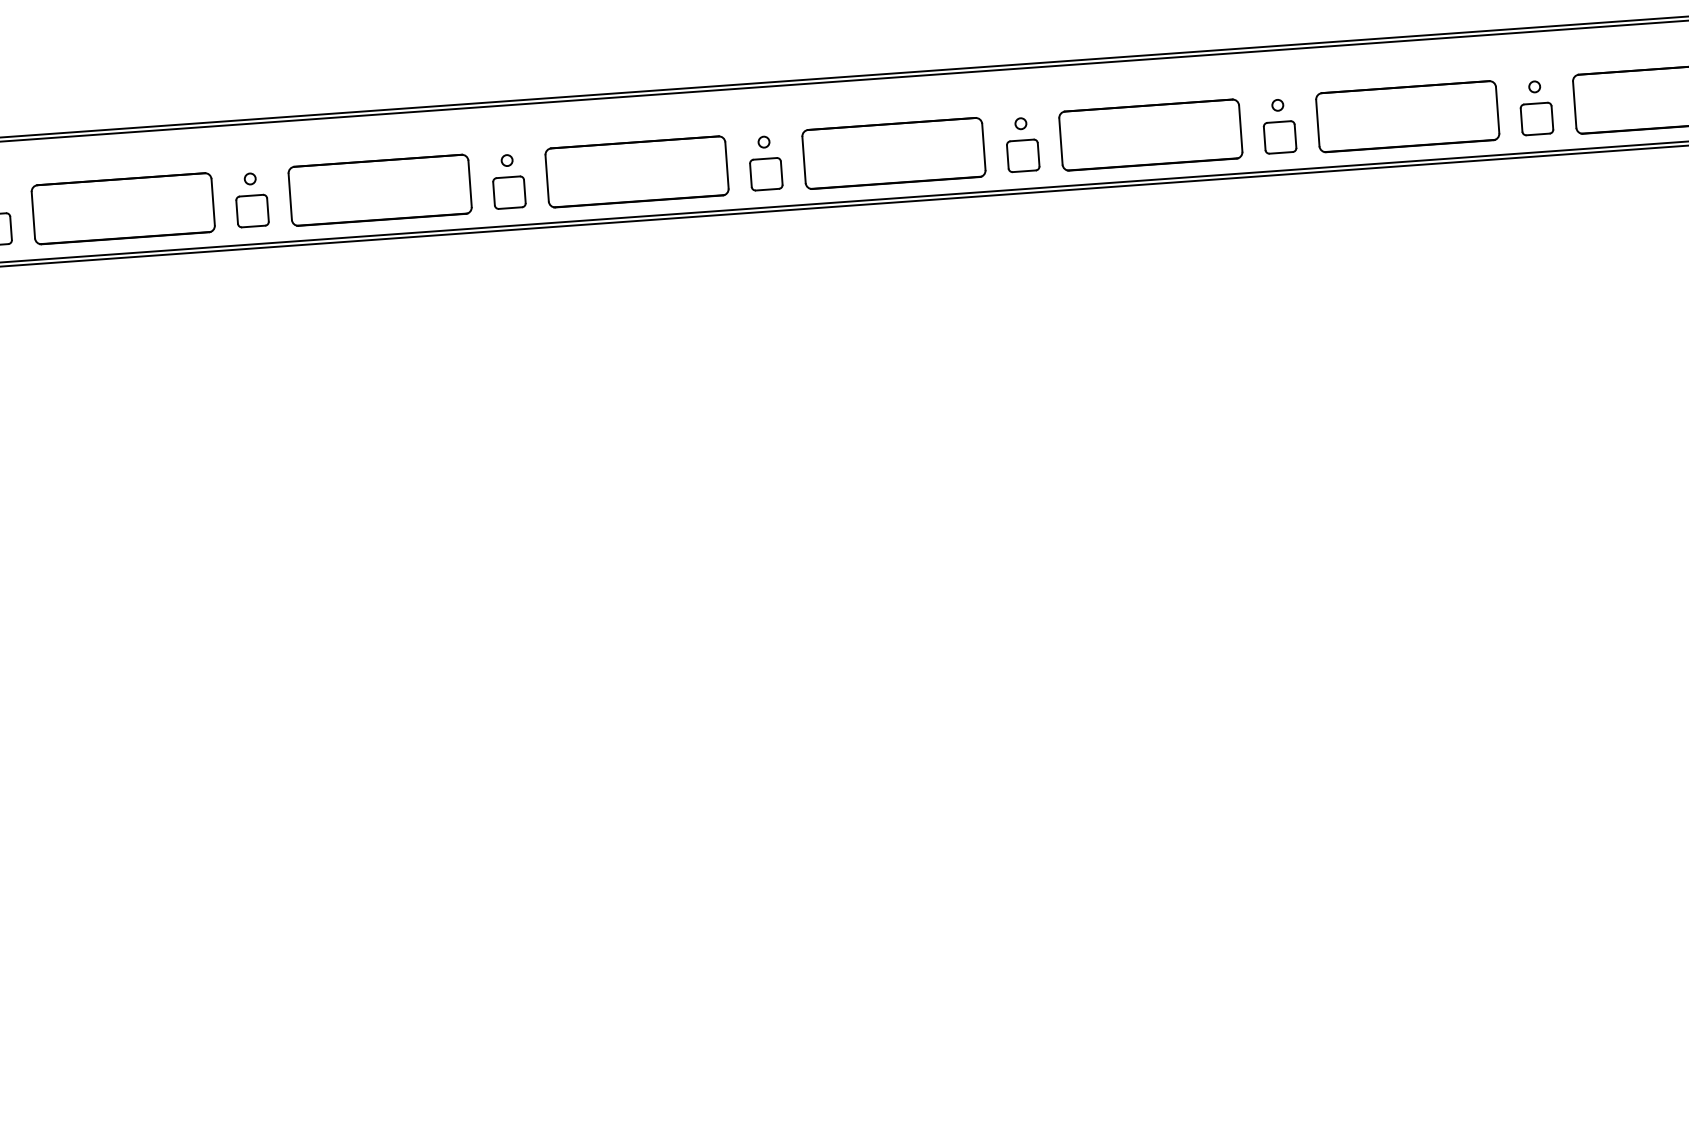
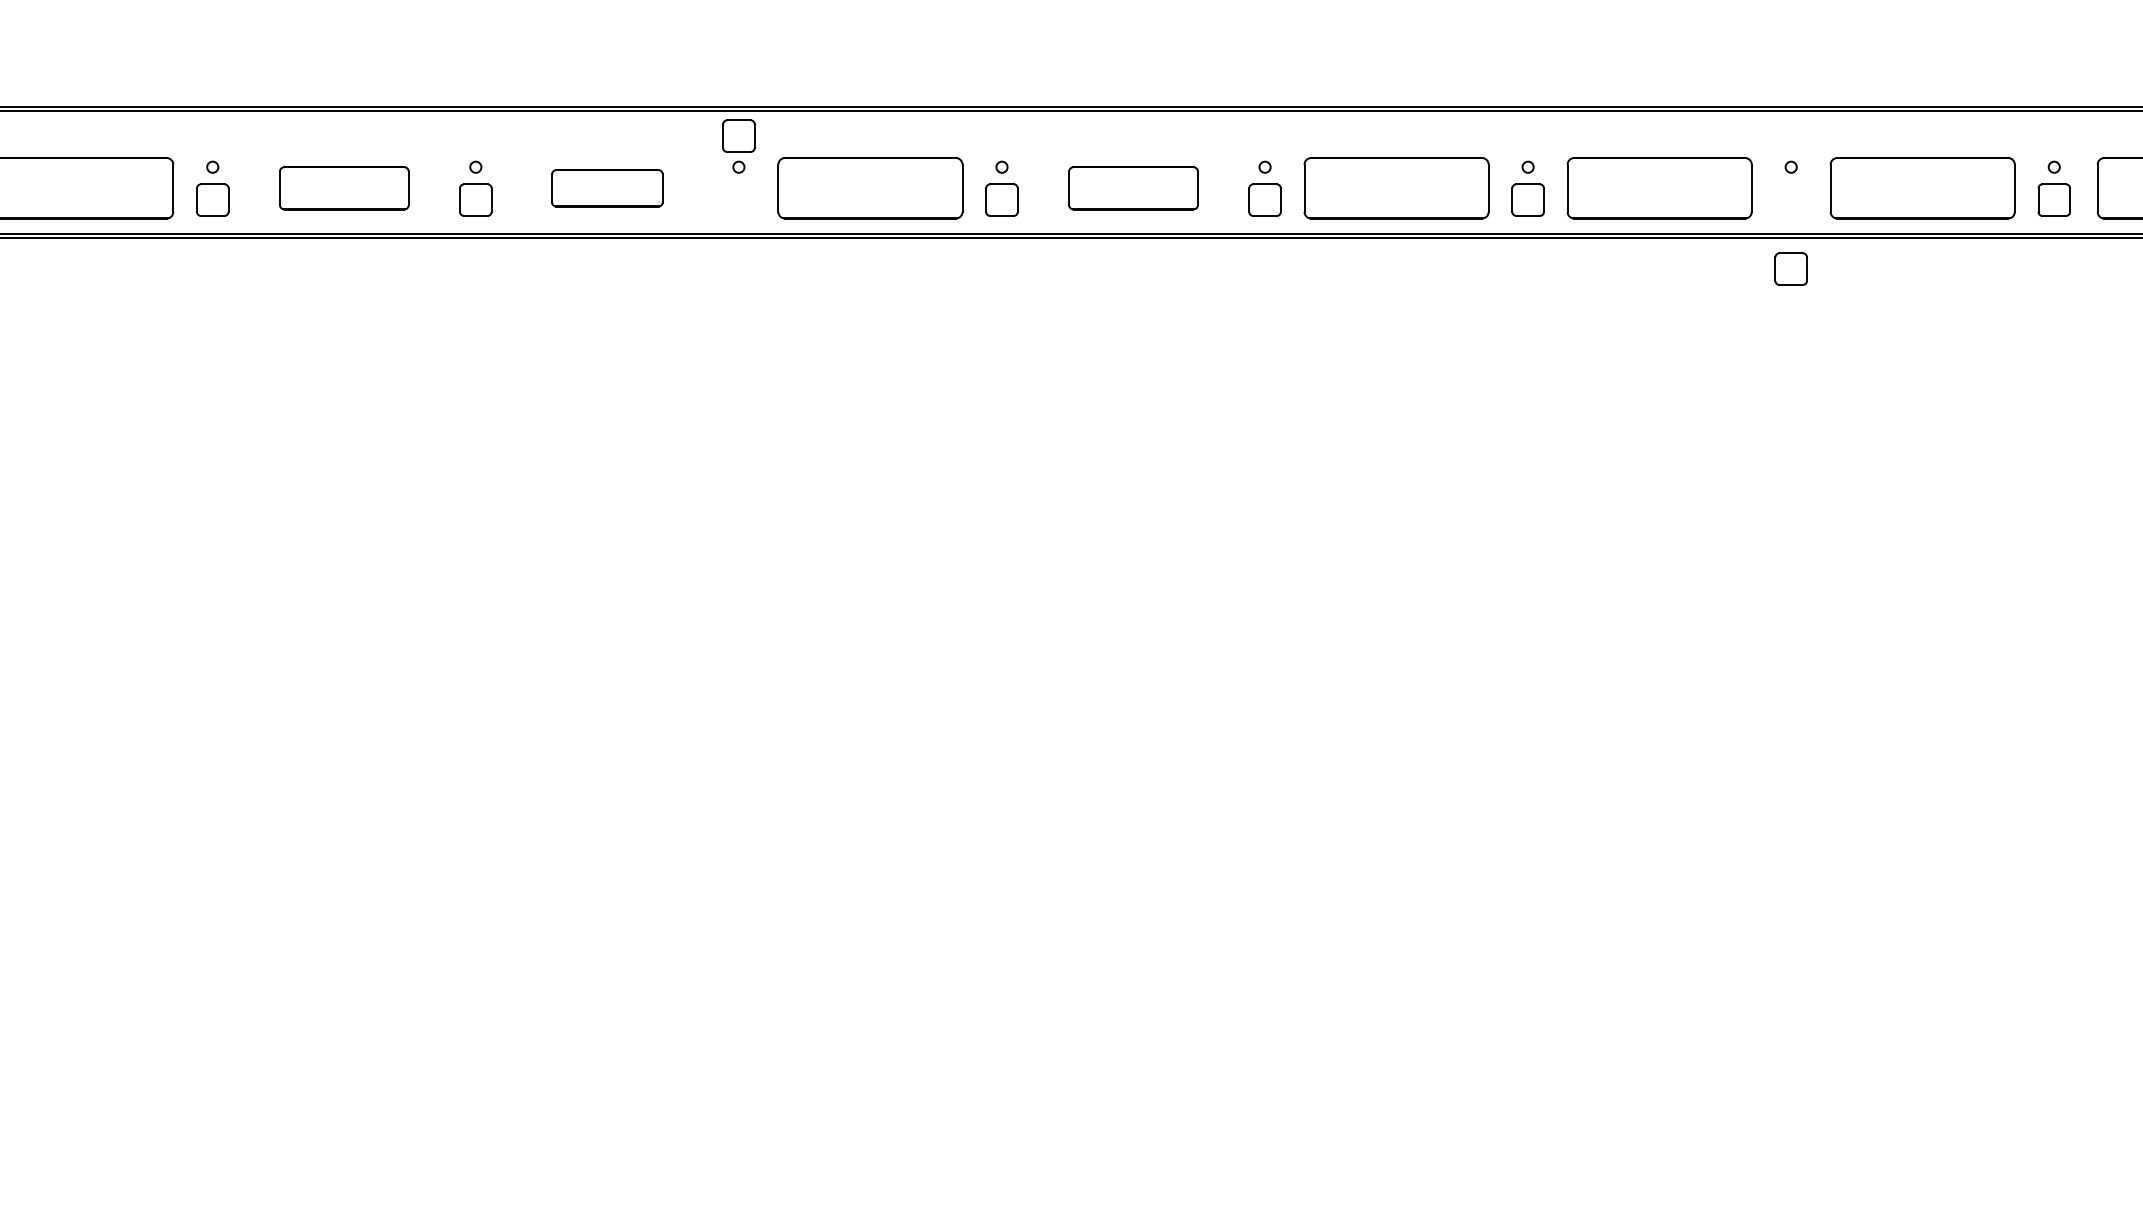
part: (1536, 118) -> (1790, 268), moved
part: (893, 153) -> (1133, 188), size x0.7
part: (380, 190) -> (607, 188), size x0.6
part: (509, 192) -> (738, 135), moved
part: (123, 208) -> (344, 188), size x0.7

